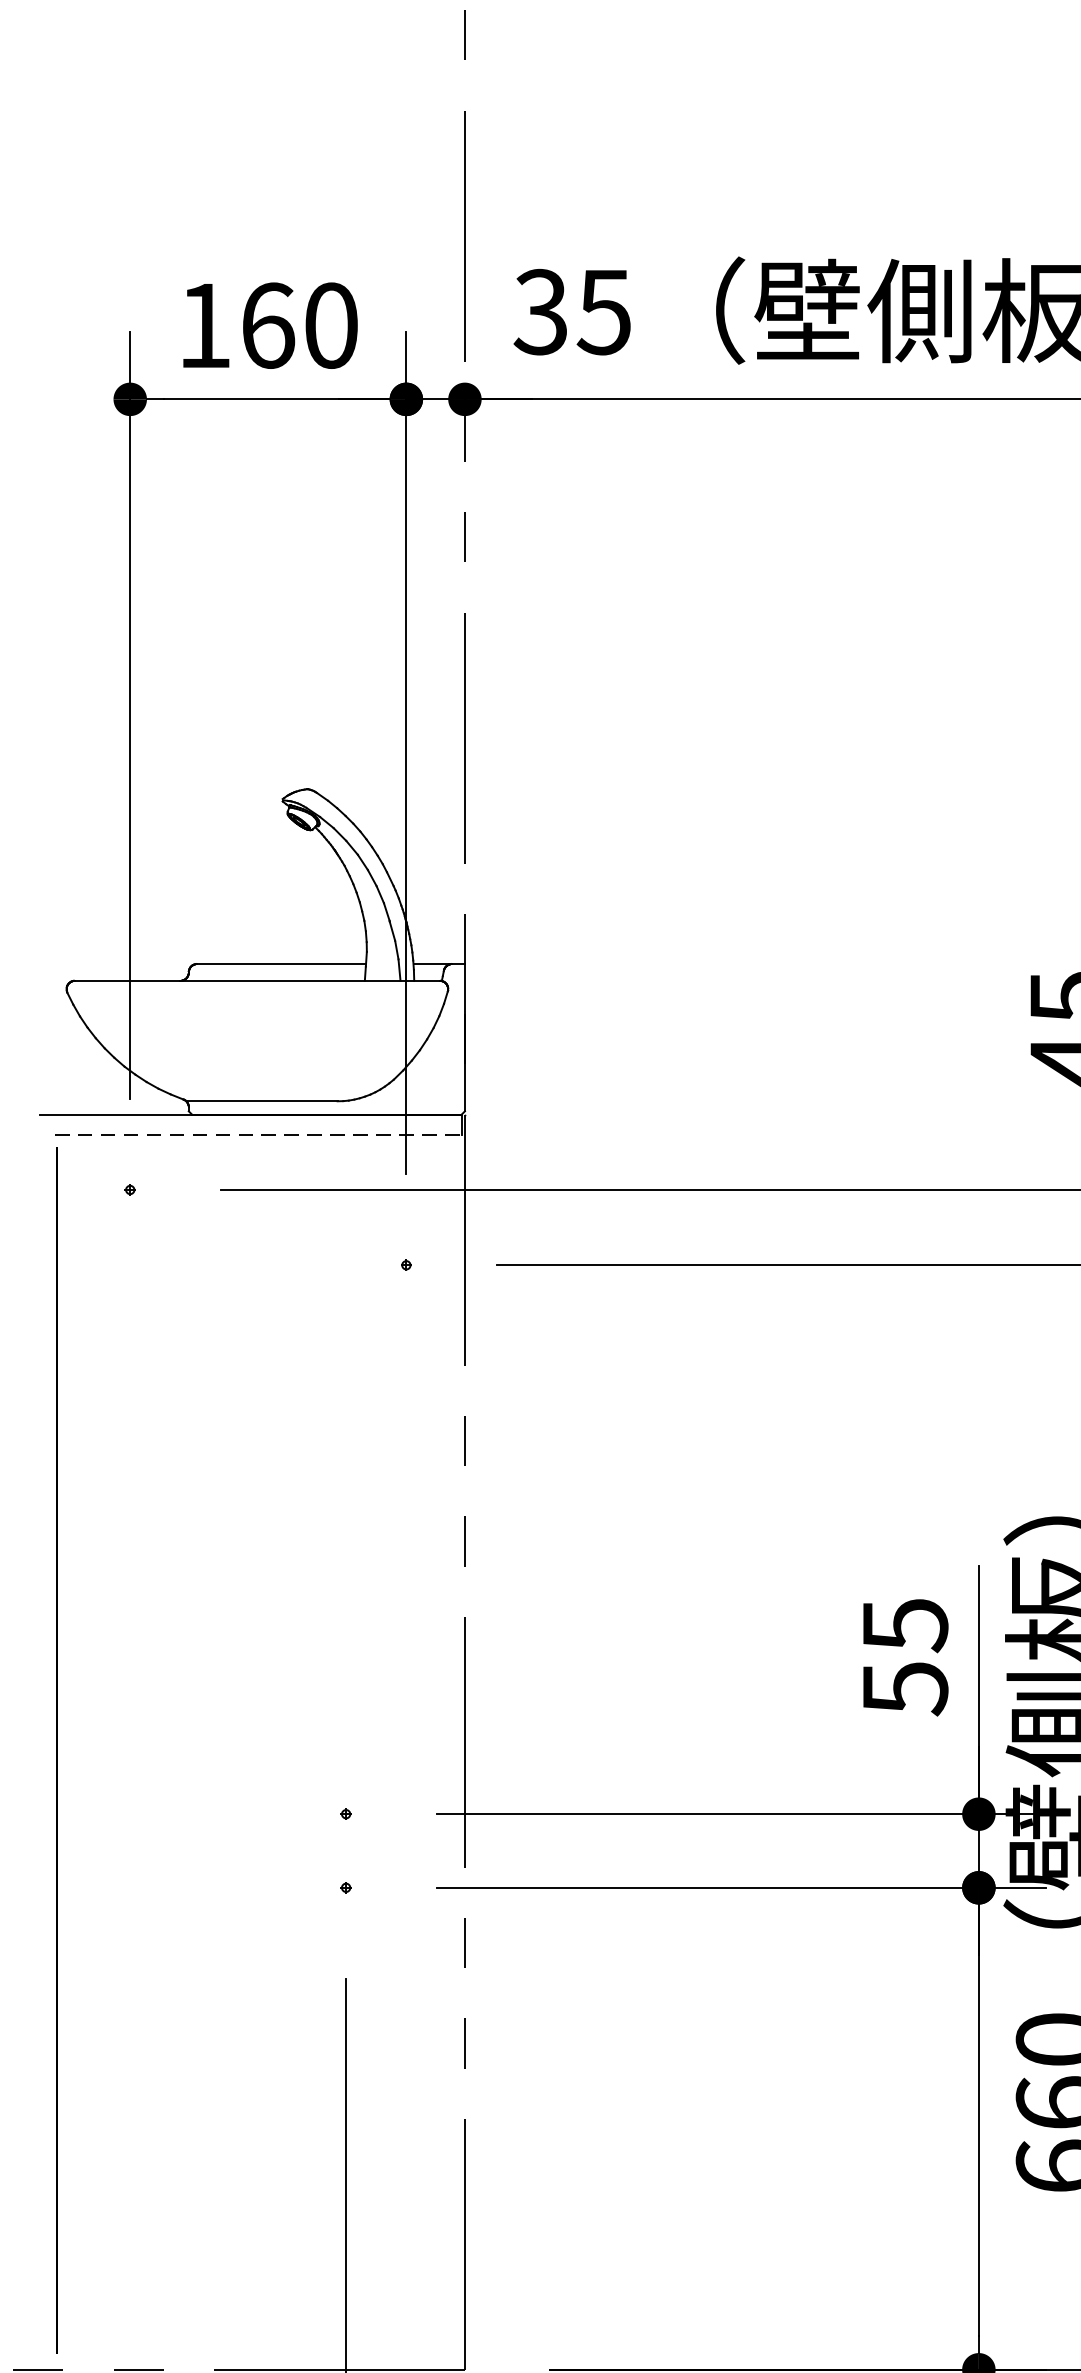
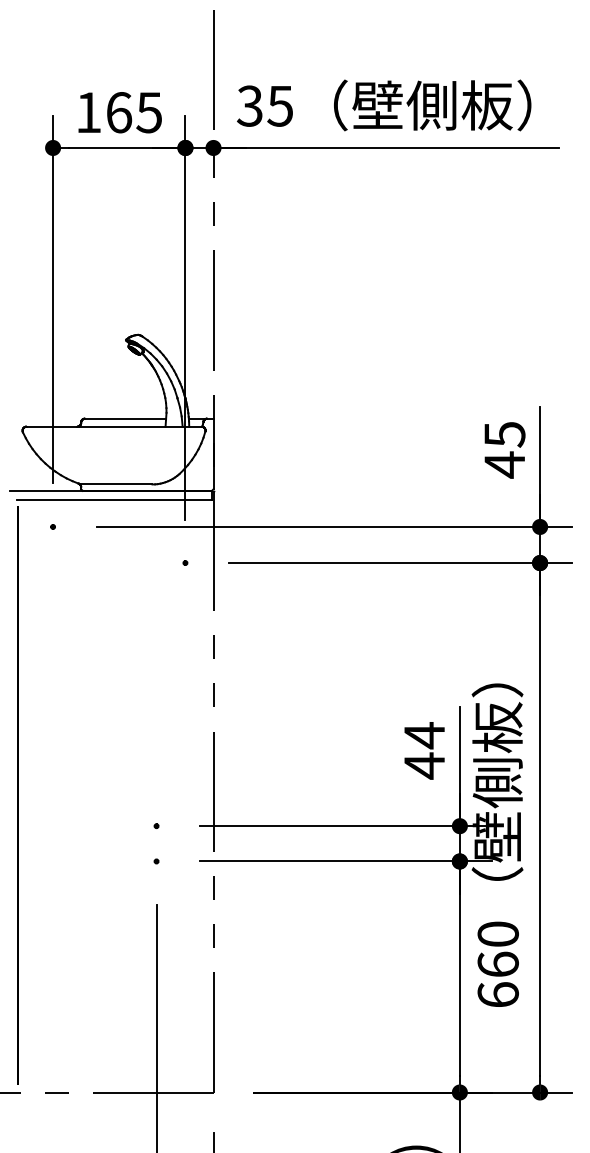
text: (331, 325) -> (149, 112), 160 -> 165
line: (258, 1134) -> (114, 500), dashed -> solid
text: (905, 1656) -> (424, 750), 55 -> 44

